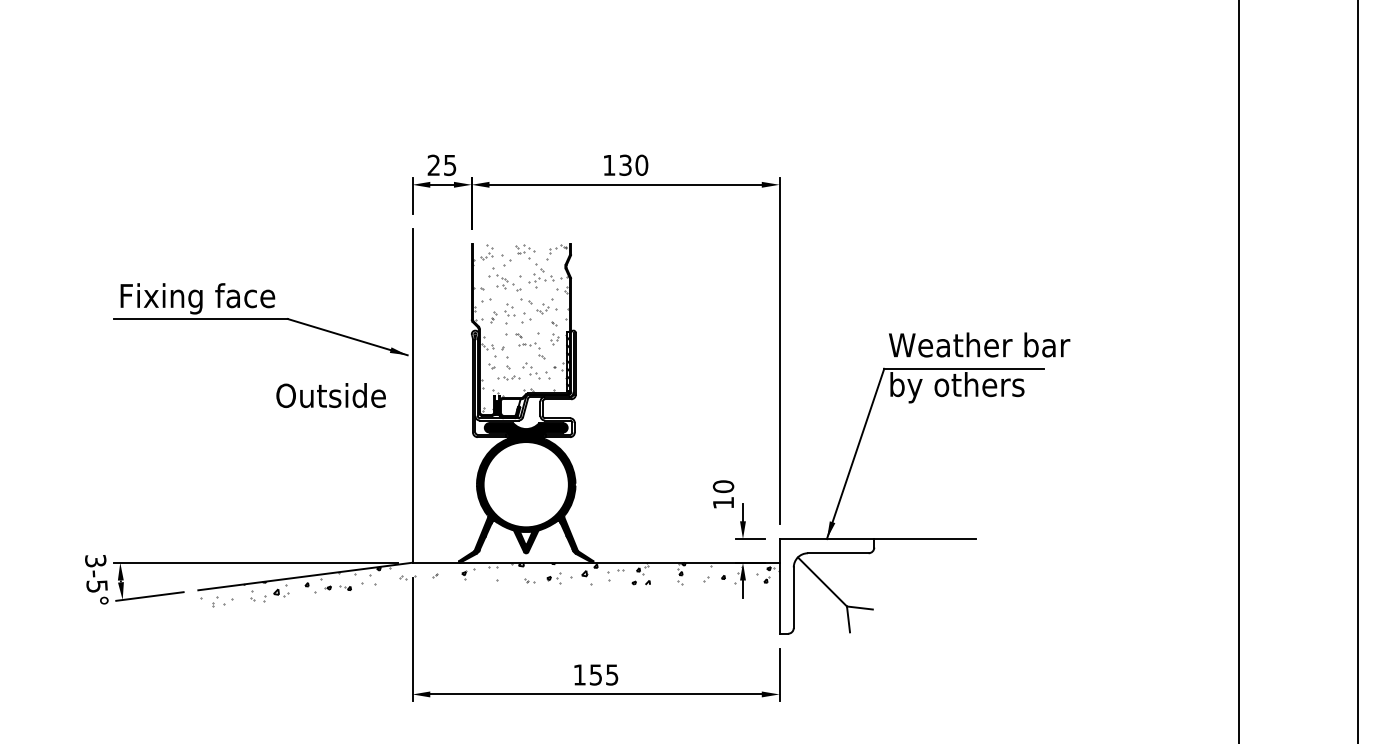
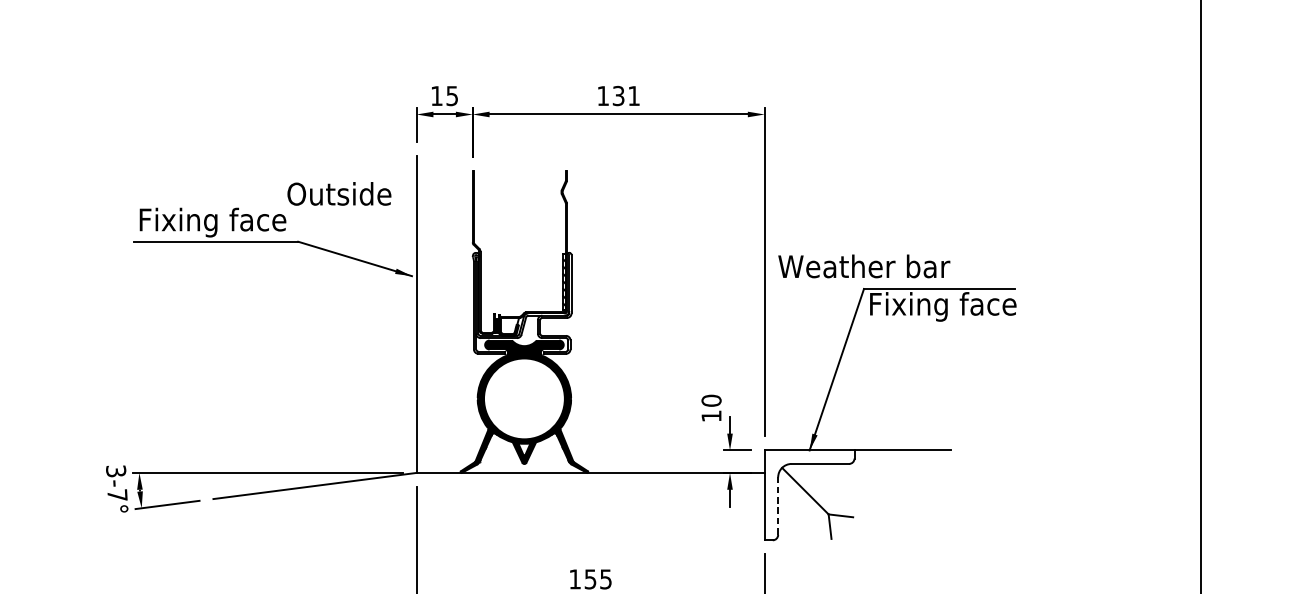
text: (433, 164) -> (436, 95), 25 -> 15
text: (641, 164) -> (633, 95), 130 -> 131
hatch: (520, 328) -> (519, 250), removed
text: (979, 344) -> (864, 265), moved
text: (967, 387) -> (942, 306), by others -> Fixing face
text: (330, 395) -> (338, 193), moved
hatch: (489, 584) -> (489, 493), removed
text: (96, 586) -> (116, 495), 3-5° -> 3-7°
line: (793, 597) -> (777, 505), solid -> dashed

